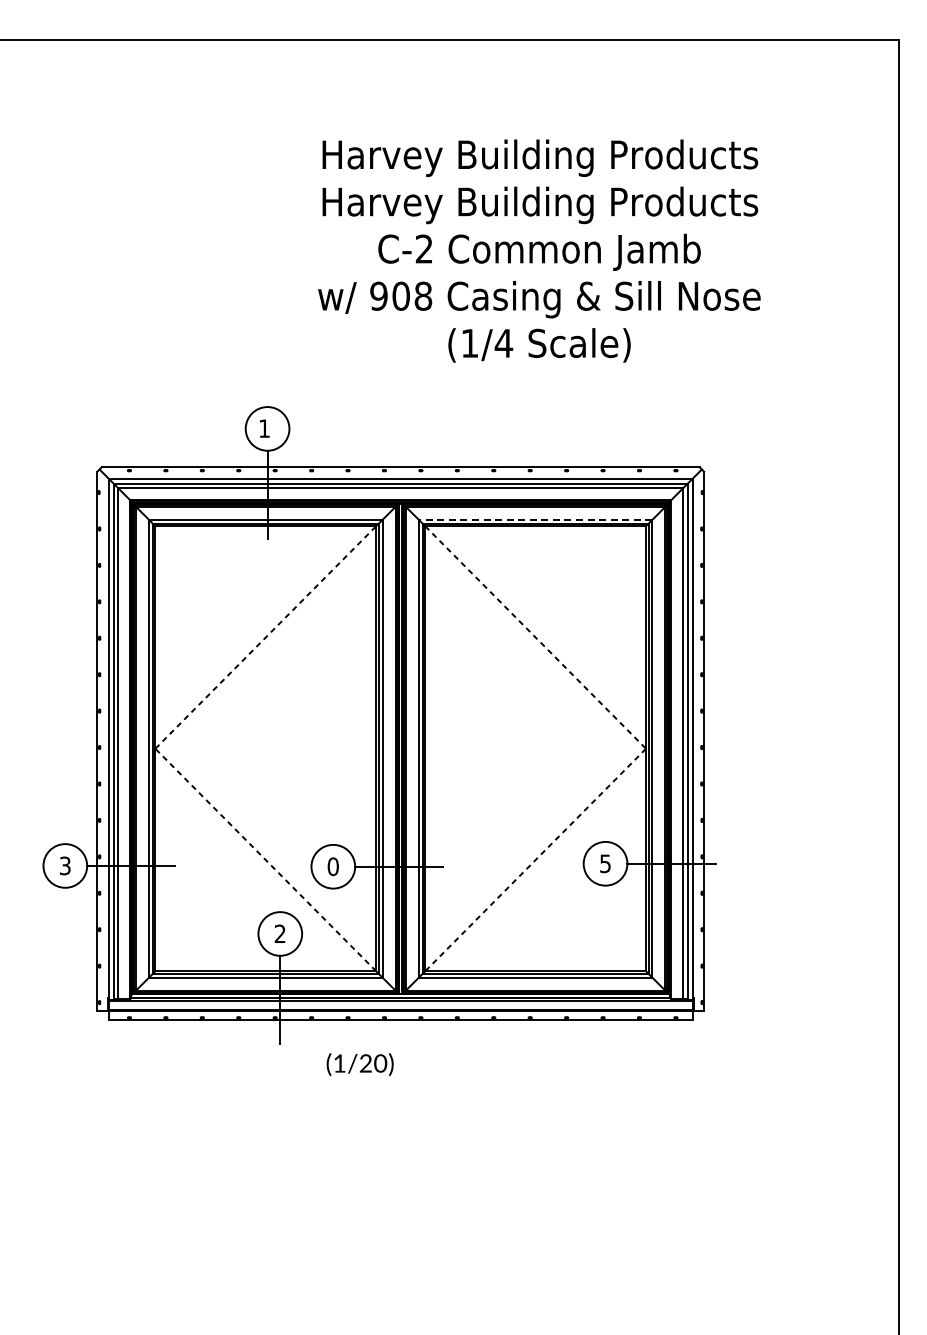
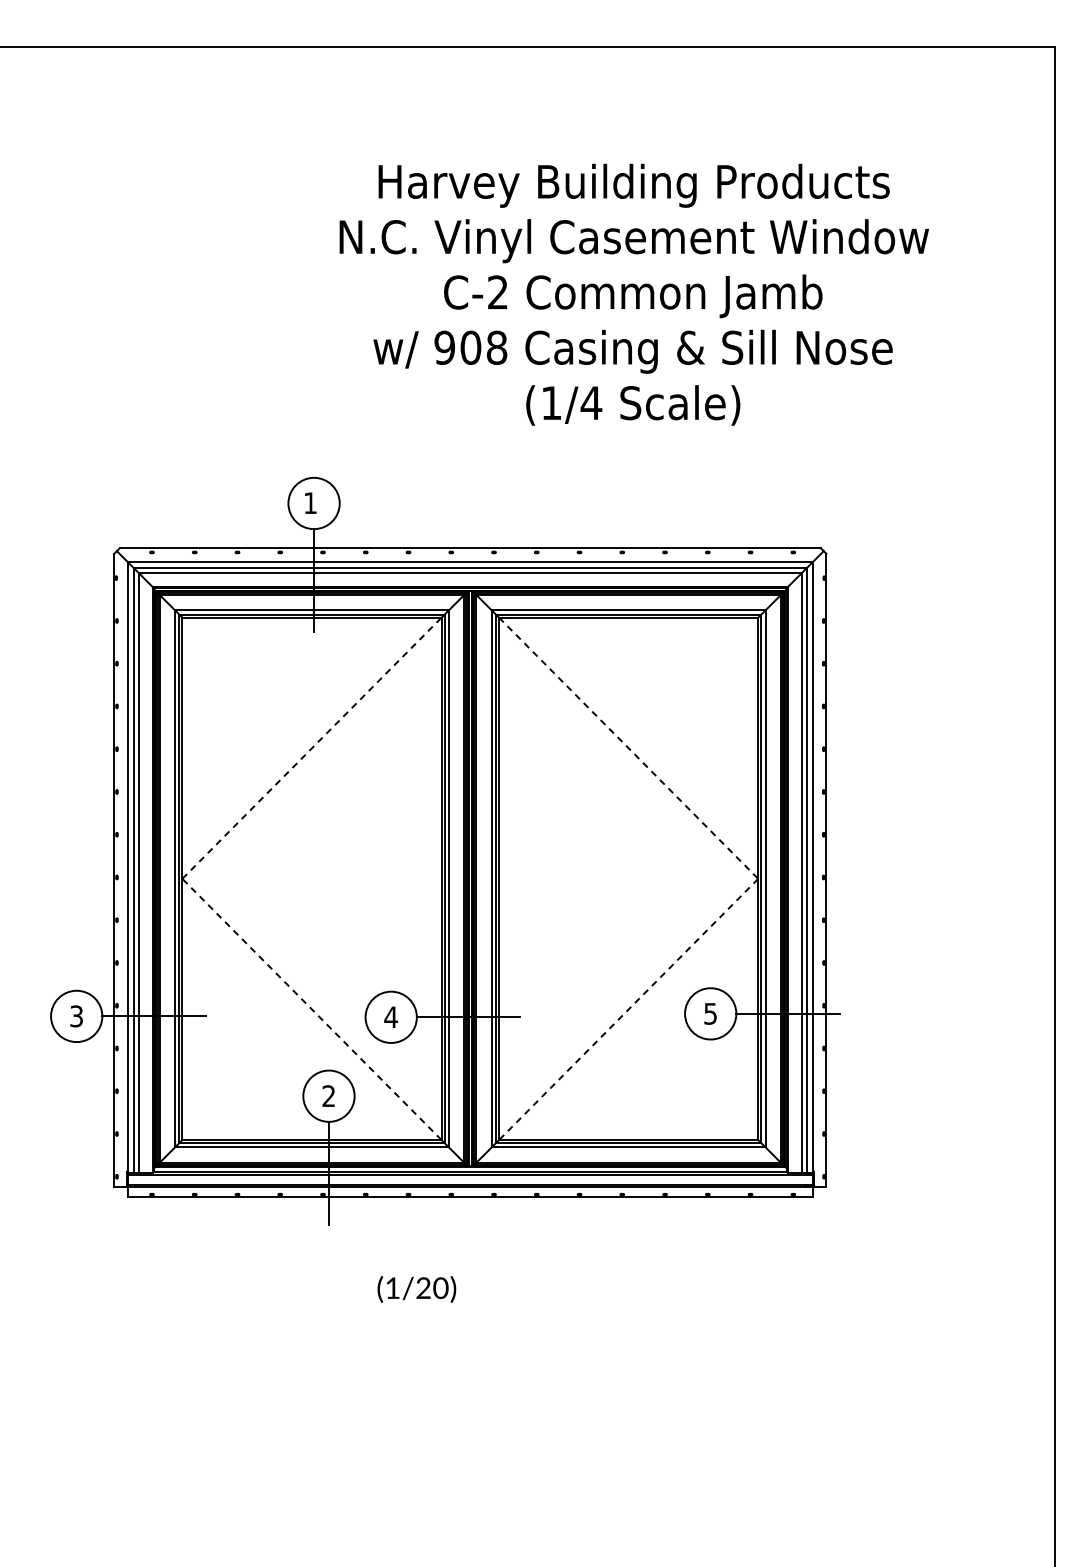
text: (540, 205) -> (634, 241), Harvey Building Products -> N.C. Vinyl Casement Window
line: (535, 519) -> (628, 609), dashed -> solid
text: (333, 866) -> (391, 1017), 0 -> 4
text: (359, 1064) -> (416, 1289), moved

